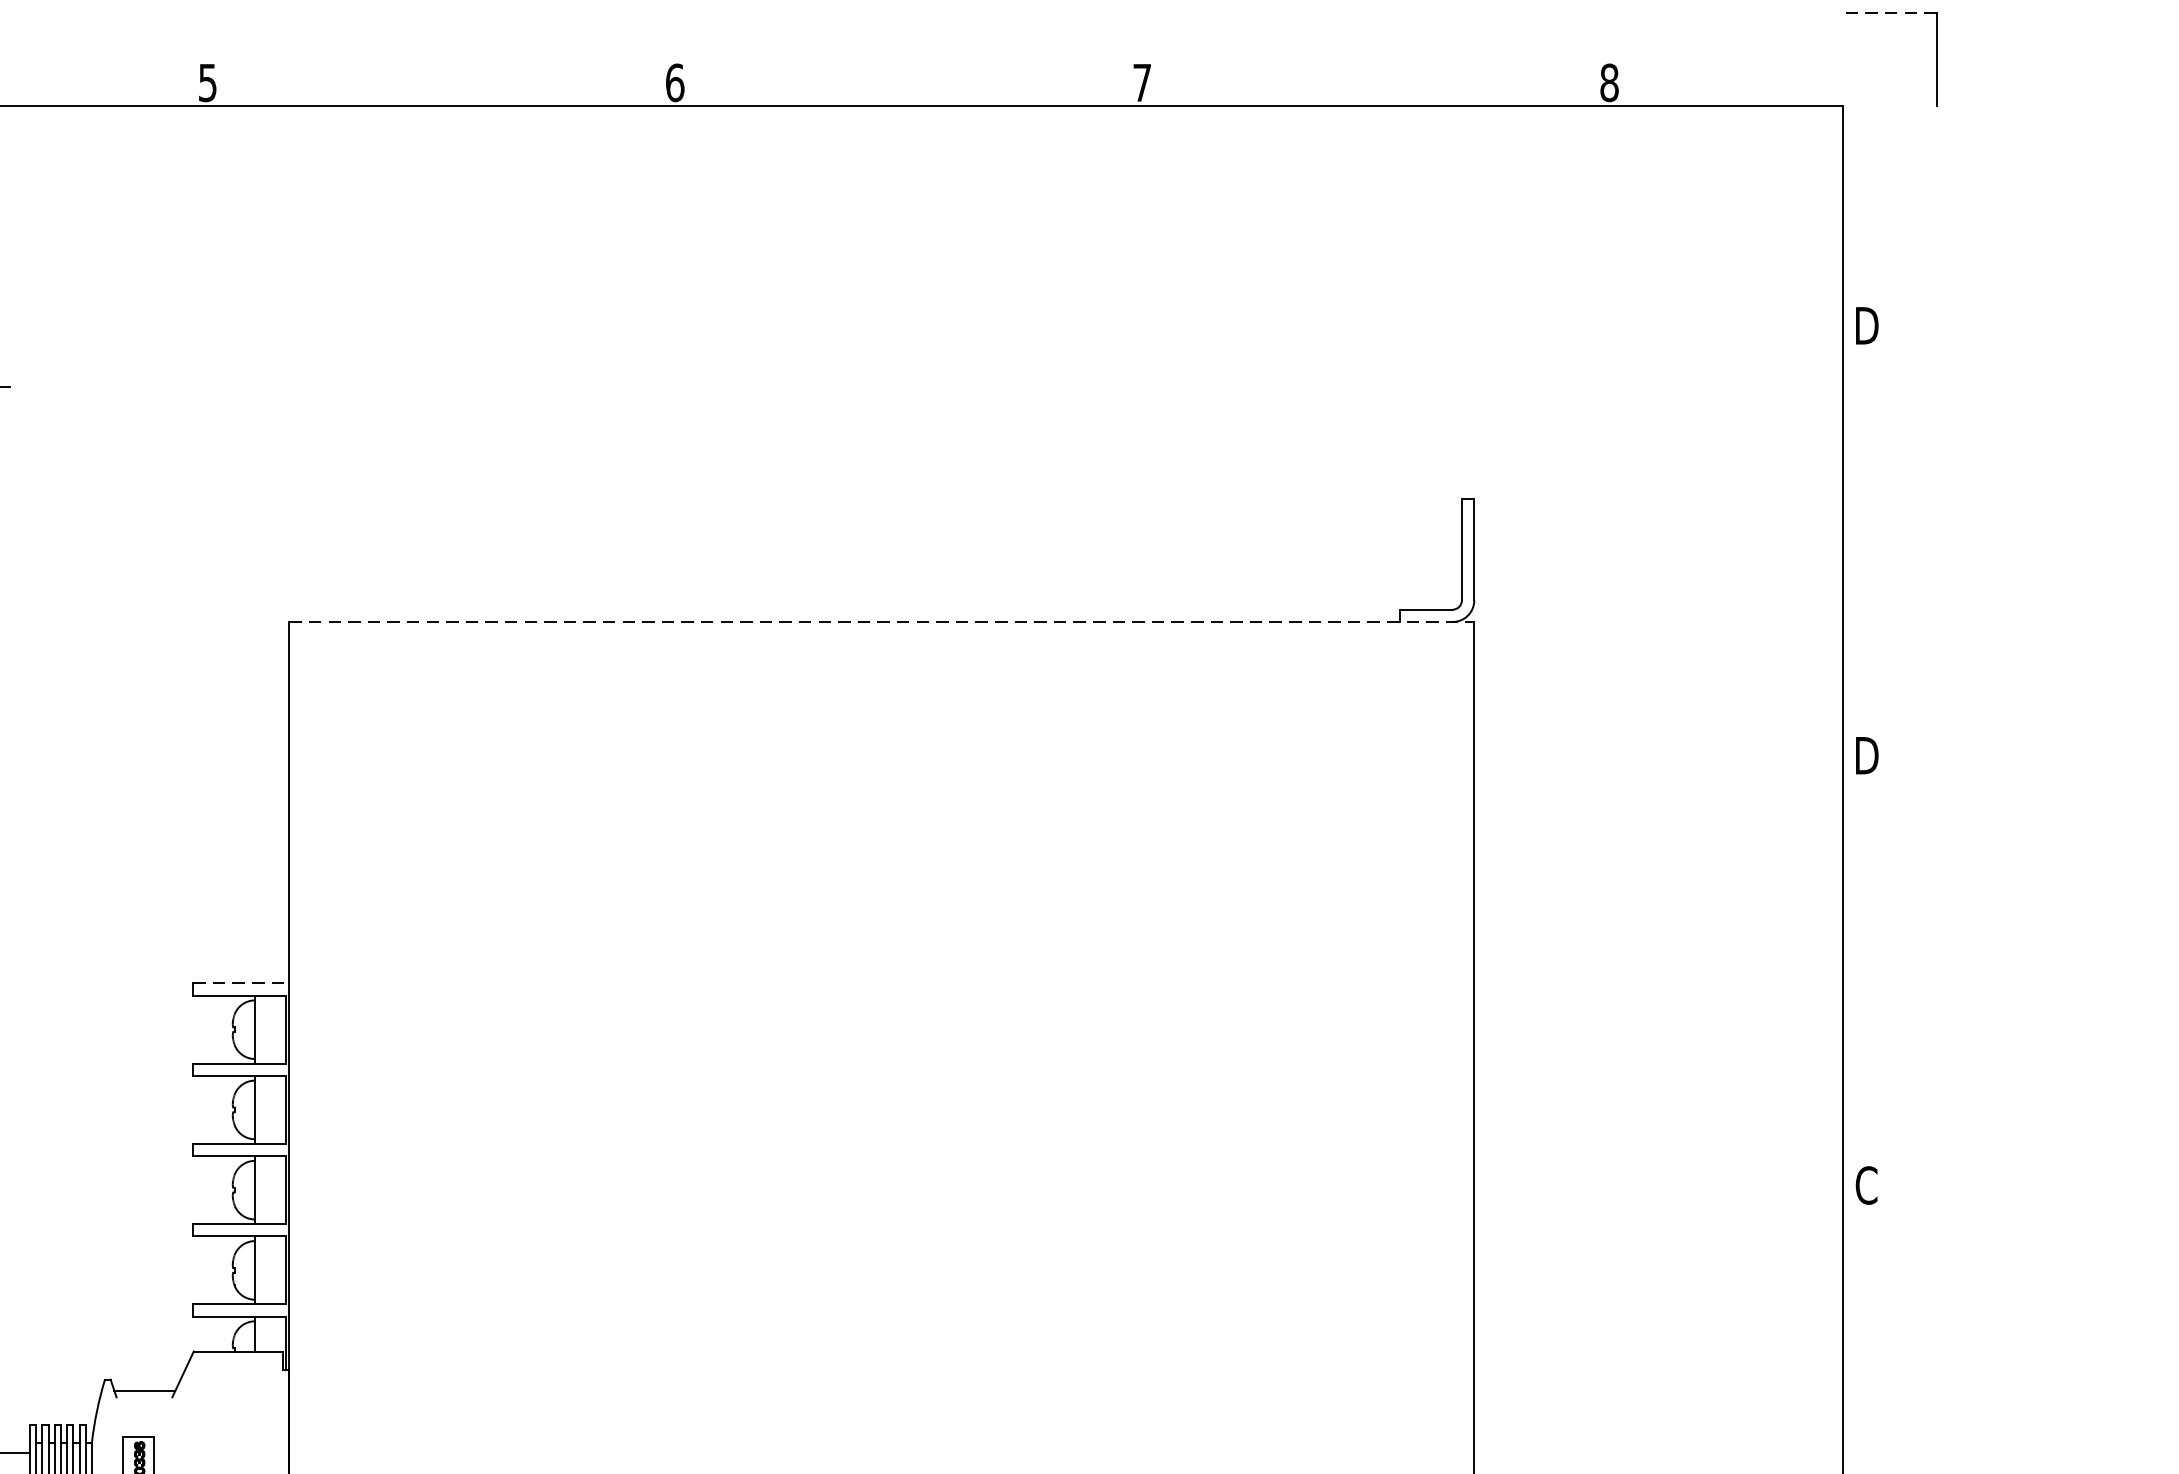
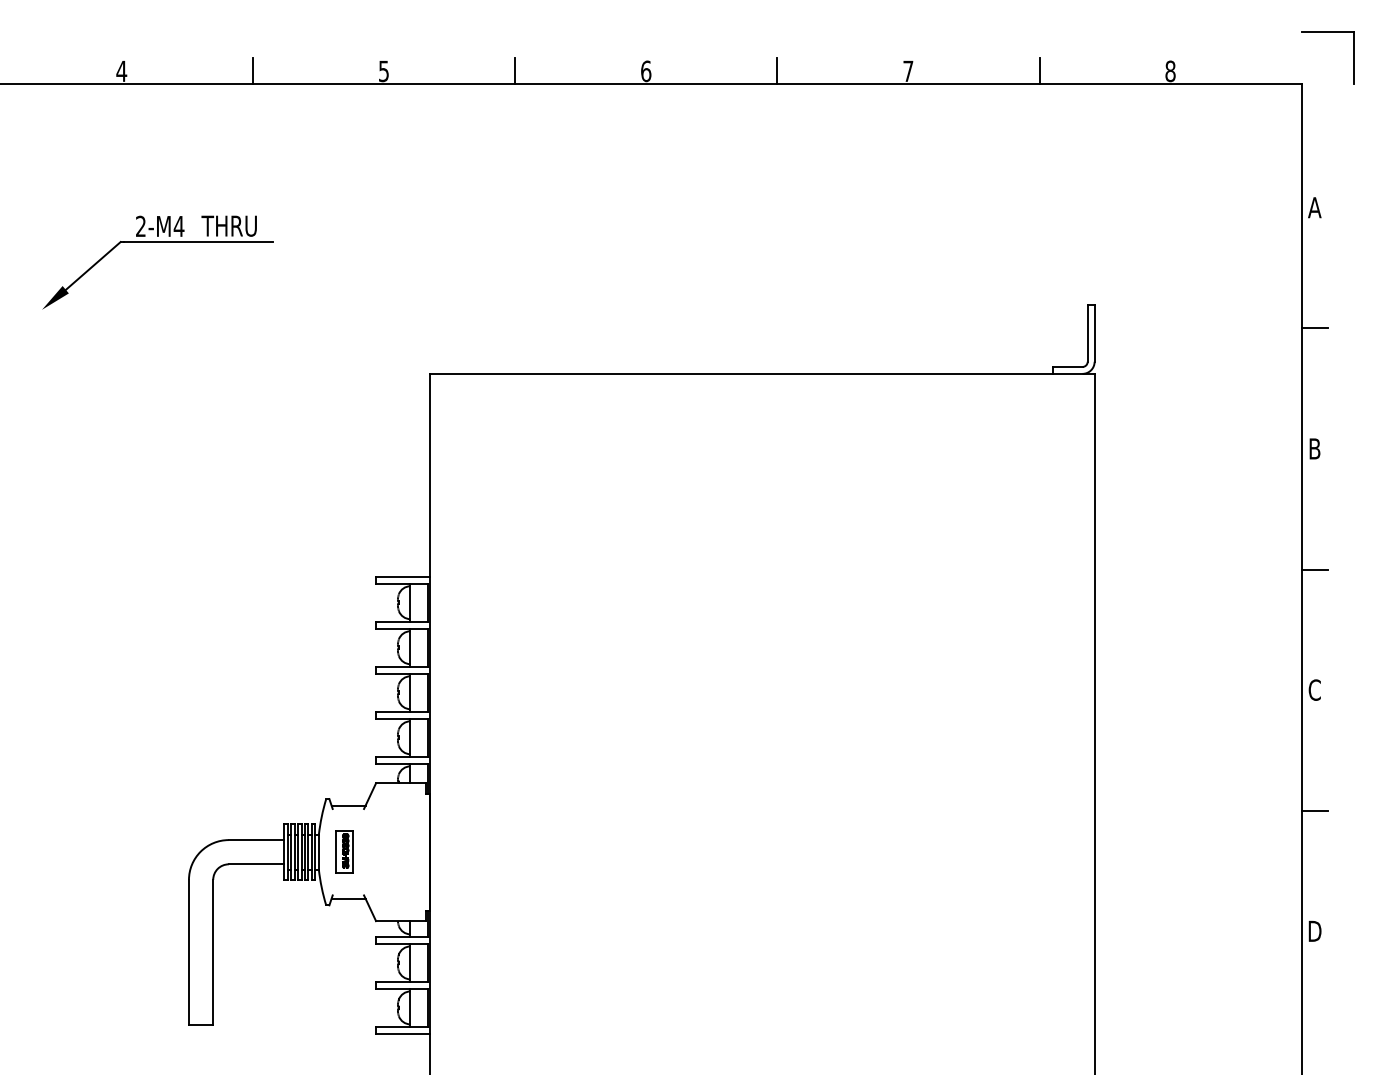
line: (1889, 13) -> (1327, 32), dashed -> solid
line: (442, 83) -> (515, 71), added
line: (909, 83) -> (777, 71), added
line: (1376, 83) -> (1039, 71), added
text: (1866, 325) -> (1314, 207), D -> A
line: (1866, 541) -> (1314, 328), added
line: (882, 621) -> (762, 373), dashed -> solid
text: (1866, 754) -> (1314, 448), D -> B
line: (1866, 970) -> (1314, 569), added
line: (240, 983) -> (402, 576), dashed -> solid
line: (1866, 1399) -> (1314, 810), added

